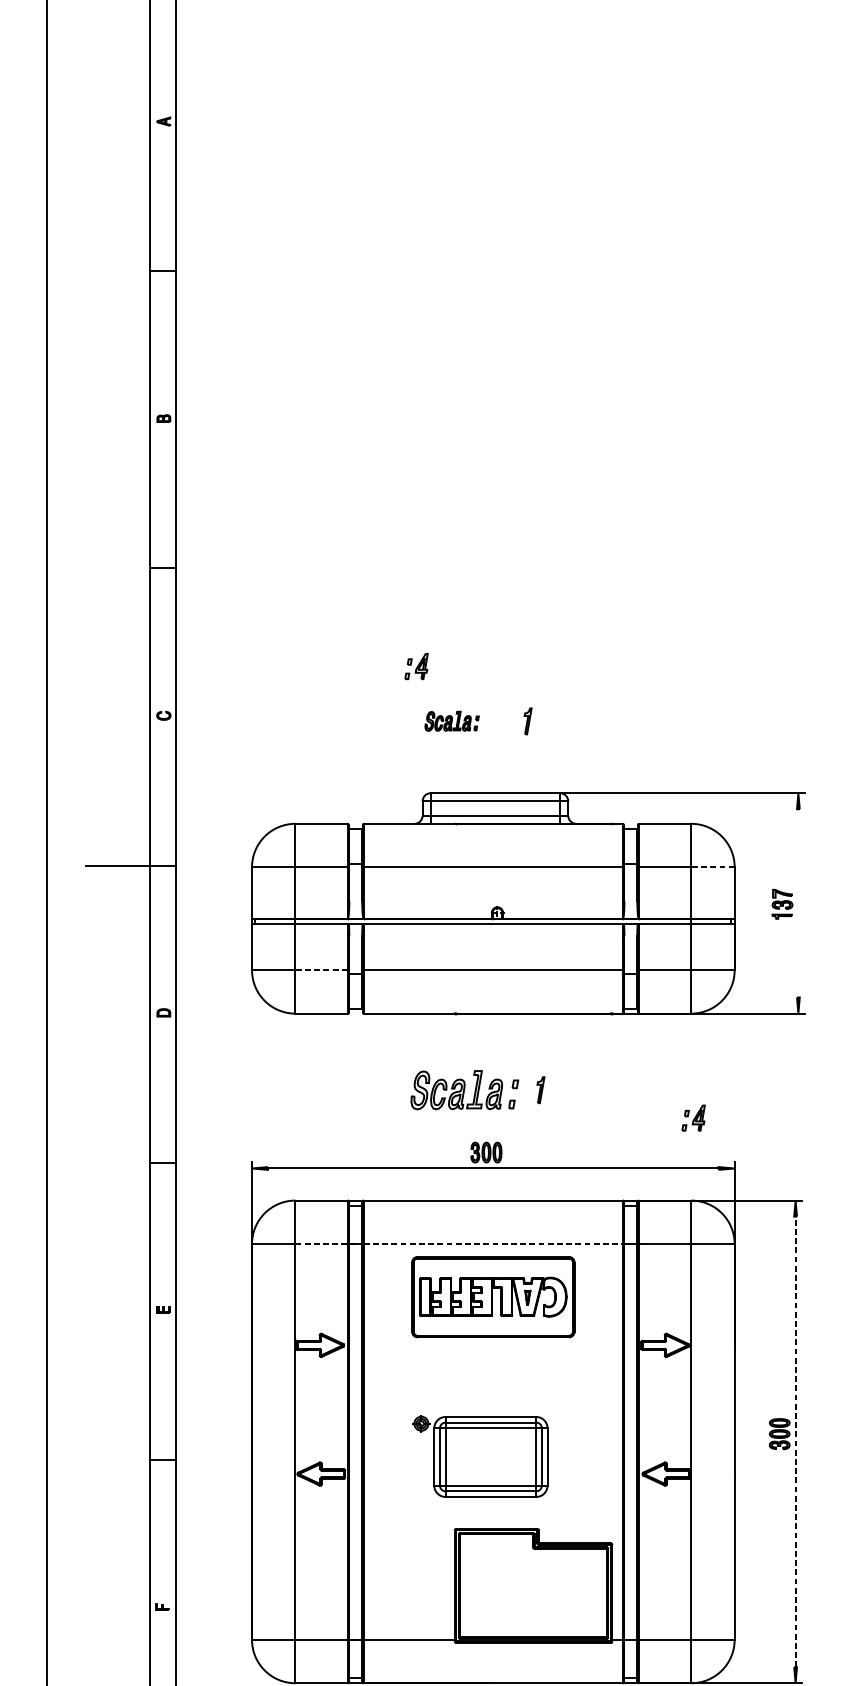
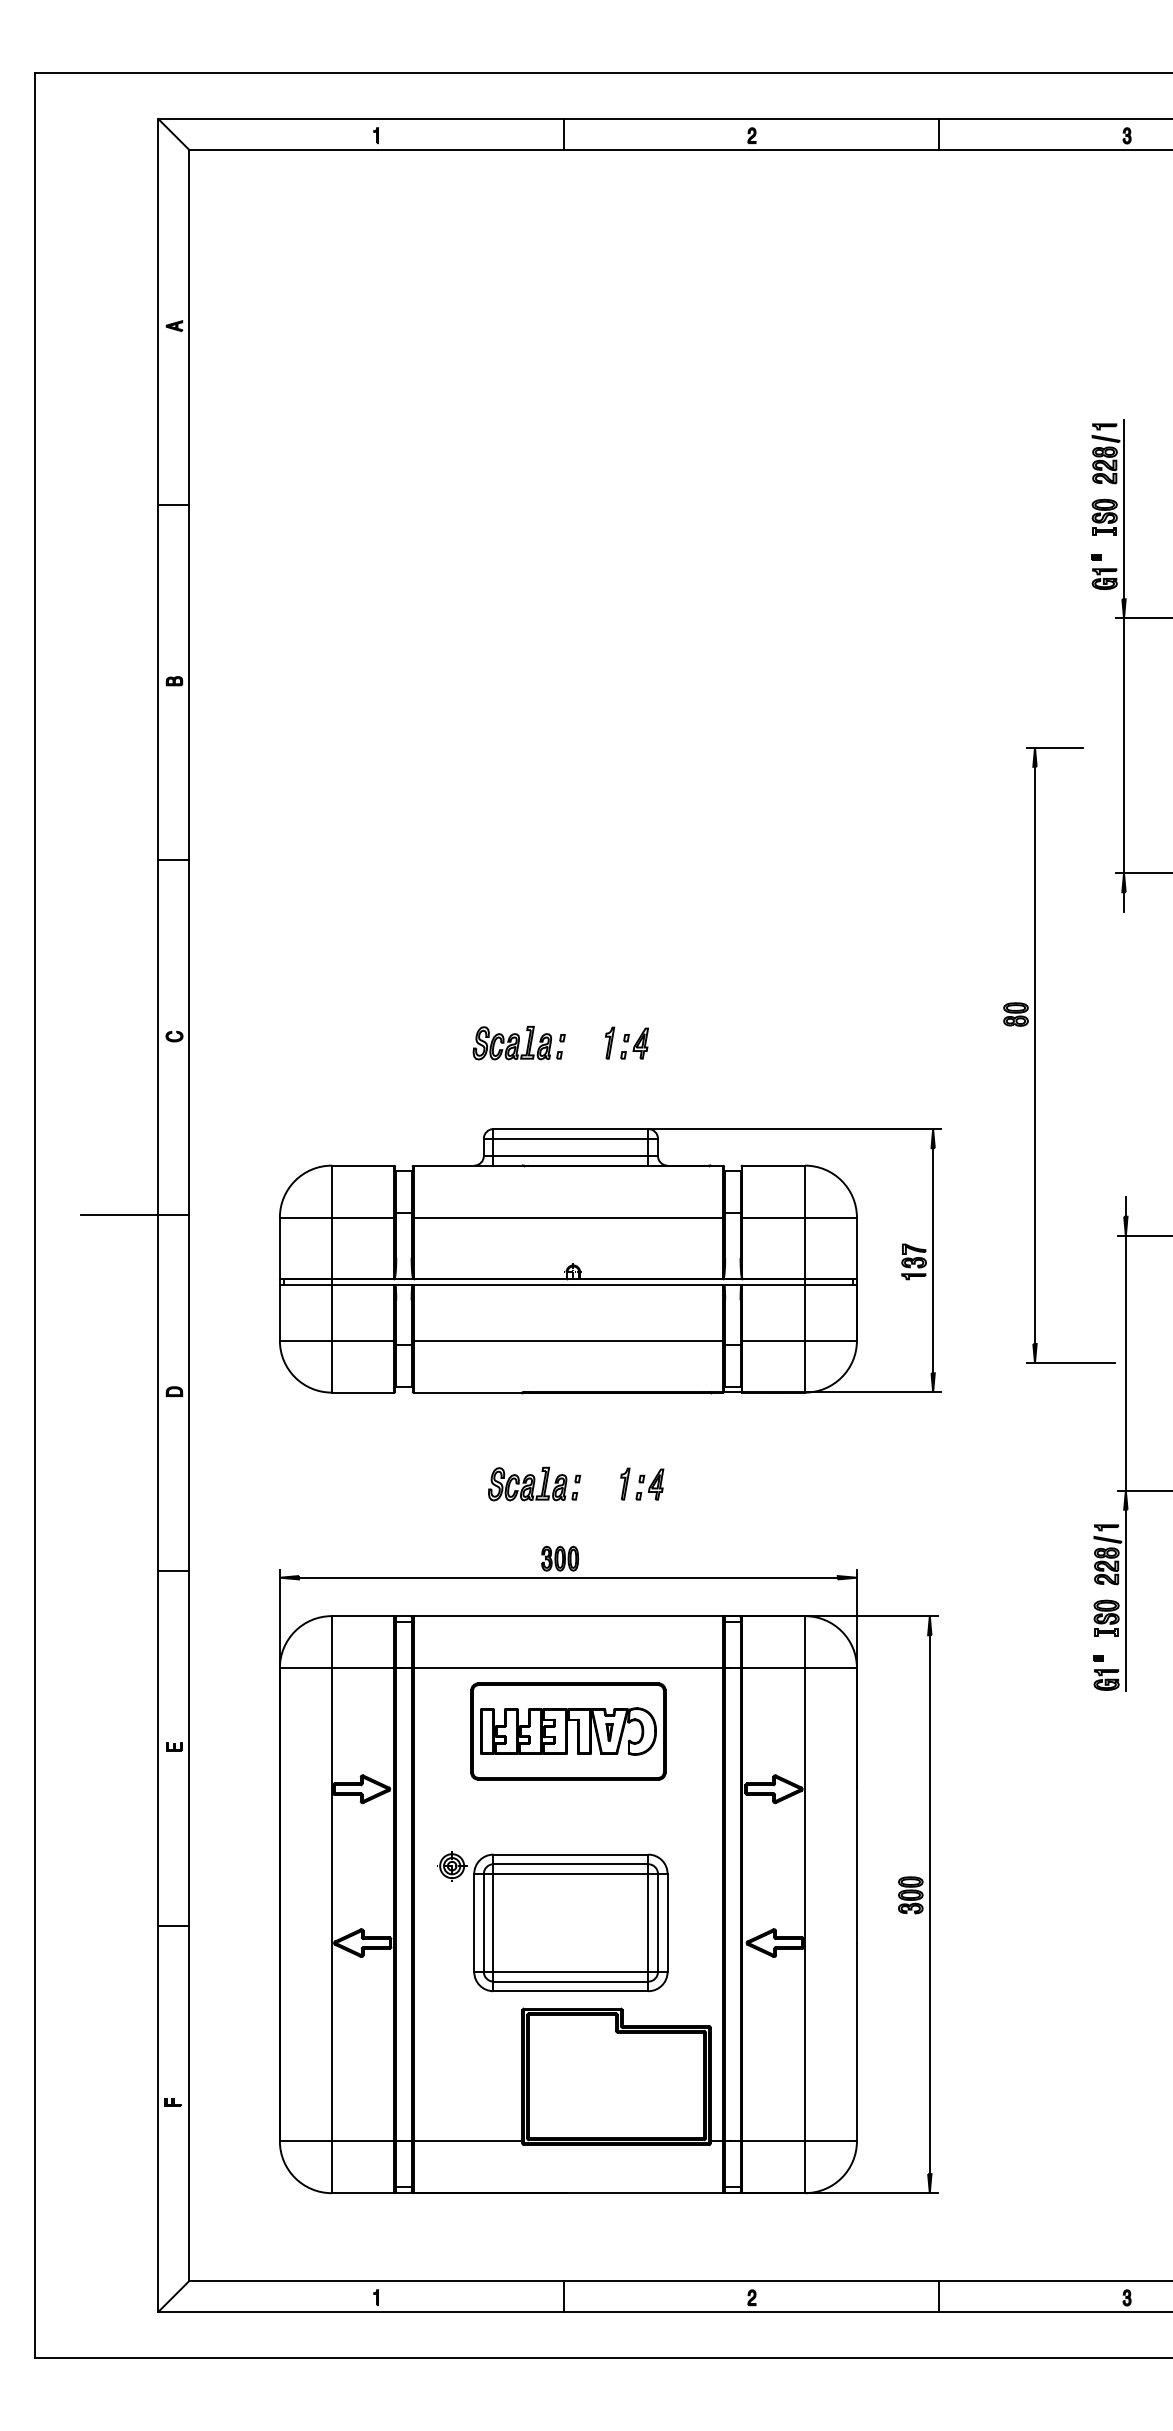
part: (416, 666) -> (634, 1043), moved
part: (451, 720) -> (518, 1042), size x1.43
line: (712, 867) -> (830, 1217), dashed -> solid
line: (798, 903) -> (933, 1260), added
line: (321, 970) -> (362, 1340), dashed -> solid
part: (464, 1089) -> (534, 1483), size x0.71
part: (693, 1118) -> (649, 1484), moved
line: (321, 1244) -> (363, 1668), dashed -> solid
line: (493, 1244) -> (568, 1668), dashed -> solid
line: (795, 1441) -> (929, 1904), dashed -> solid
part: (480, 1456) -> (552, 1921), size x1.43

